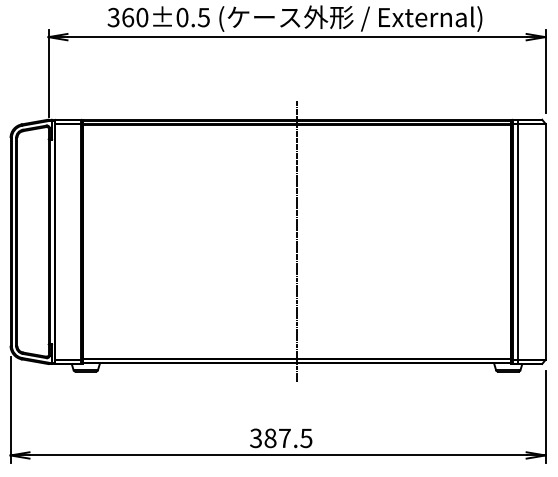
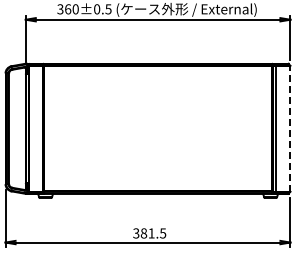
line: (297, 241) -> (158, 128), removed
line: (545, 241) -> (290, 128), solid -> dashed
text: (284, 438) -> (151, 233), 387.5 -> 381.5

